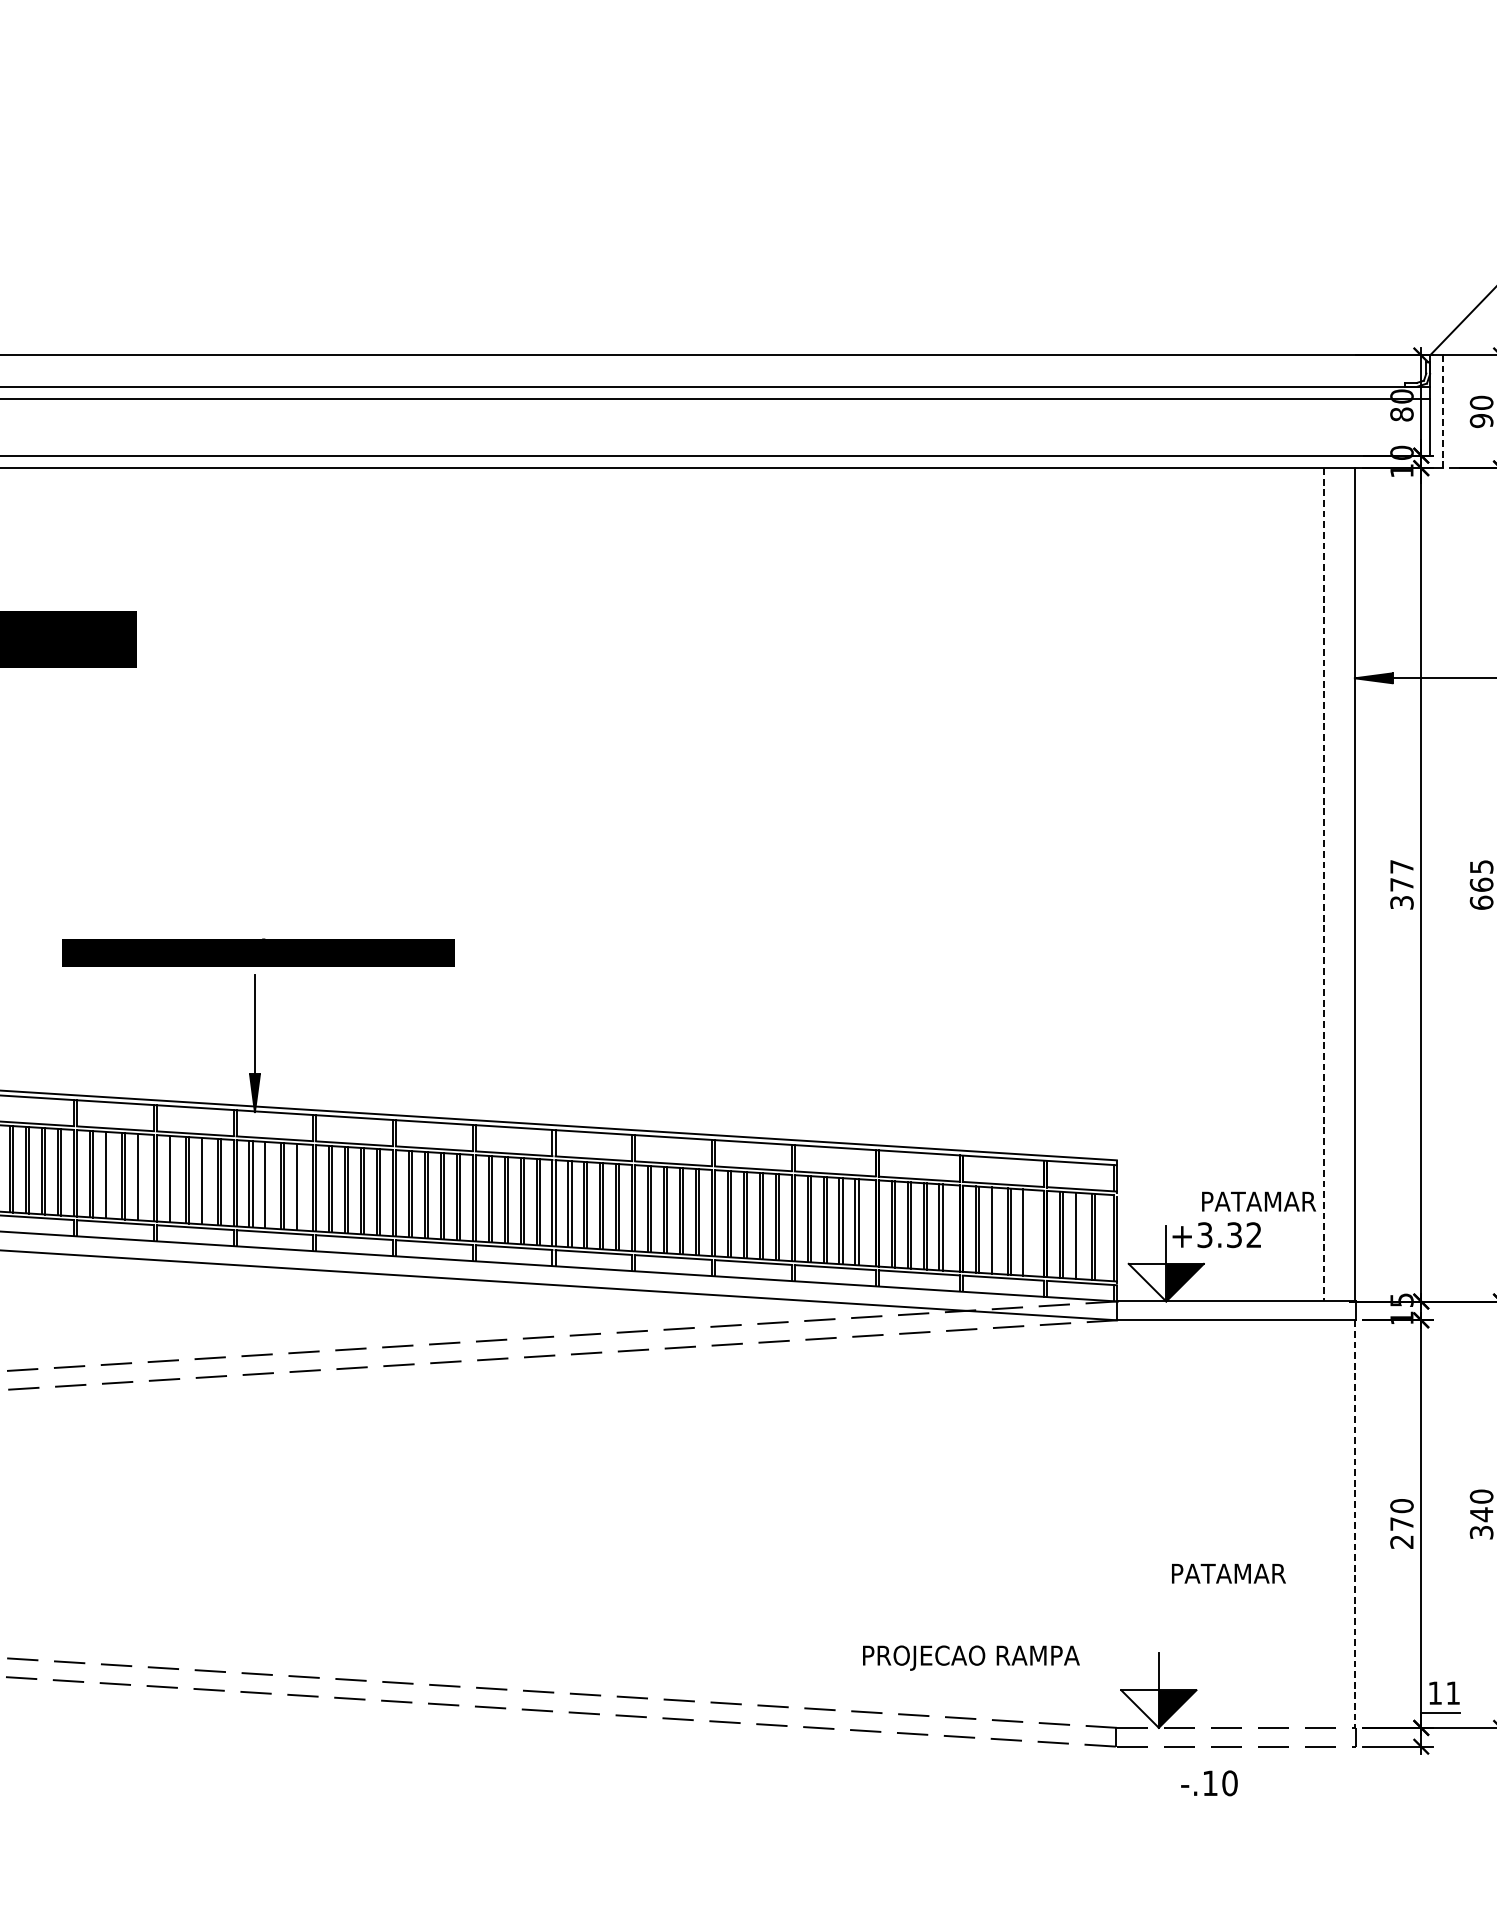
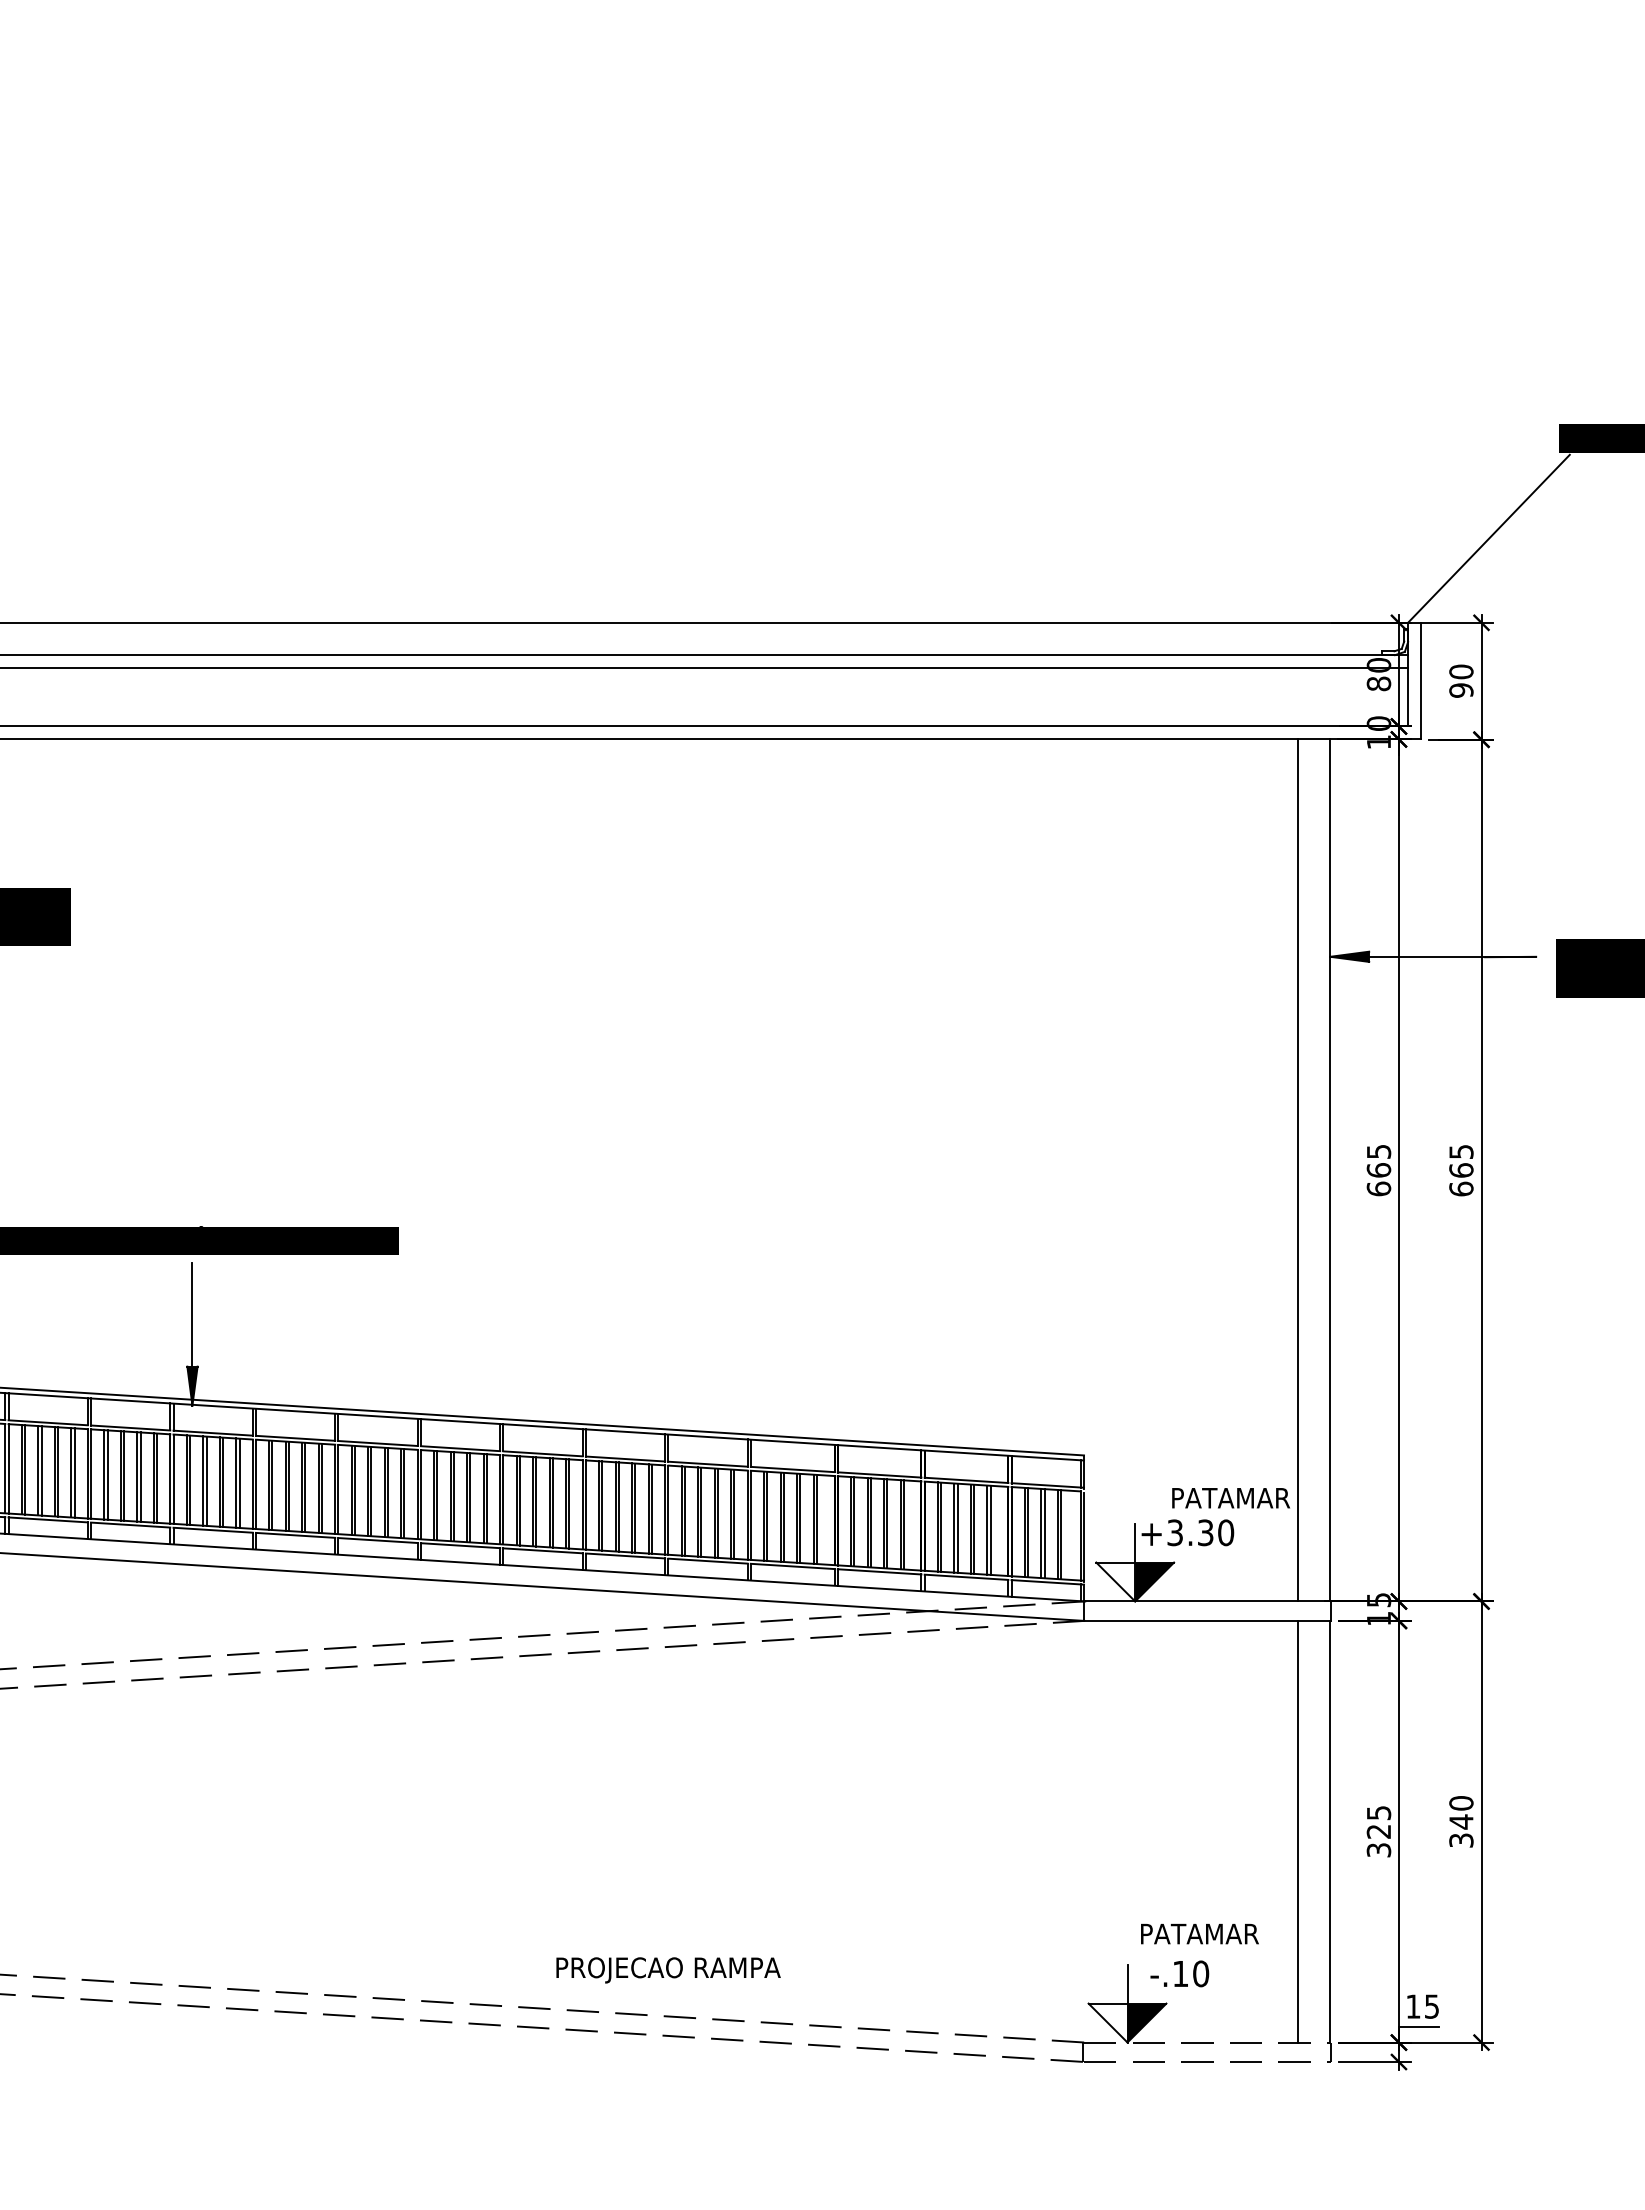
line: (1443, 411) -> (1421, 680), dashed -> solid
line: (1323, 884) -> (1297, 1170), dashed -> solid
text: (1401, 884) -> (1378, 1170), 377 -> 665
line: (109, 1174) -> (41, 1470), added
line: (140, 1176) -> (74, 1472), added
line: (172, 1178) -> (107, 1474), added
line: (204, 1180) -> (140, 1476), added
line: (268, 1184) -> (206, 1480), added
line: (300, 1186) -> (239, 1482), added
line: (994, 1230) -> (957, 1527), added
line: (1026, 1231) -> (990, 1529), added
text: (1254, 1234) -> (1226, 1532), +3.32 -> +3.30
line: (1078, 1235) -> (1044, 1533), added
line: (1323, 1523) -> (1297, 1831), added
line: (1355, 1523) -> (1330, 1831), dashed -> solid
text: (1401, 1523) -> (1378, 1831), 270 -> 325
text: (1228, 1574) -> (1199, 1934), moved
text: (971, 1658) -> (668, 1970), moved
text: (1452, 1693) -> (1431, 2006), 11 -> 15
text: (1209, 1782) -> (1179, 1973), moved

